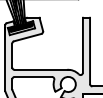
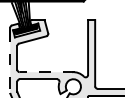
line: (5, 59) -> (10, 61), solid -> dashed
line: (42, 70) -> (47, 72), solid -> dashed

